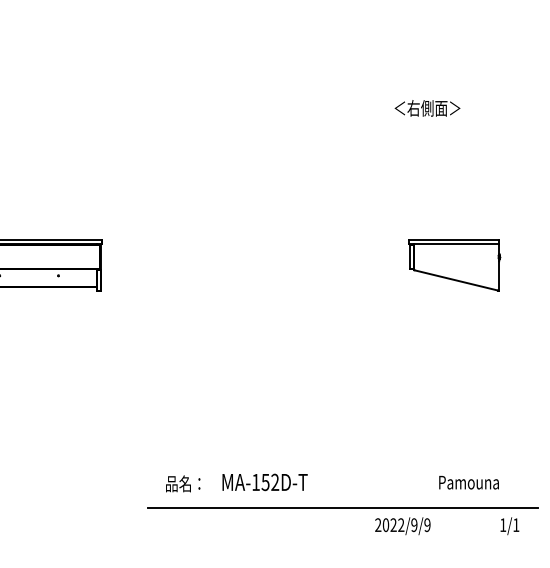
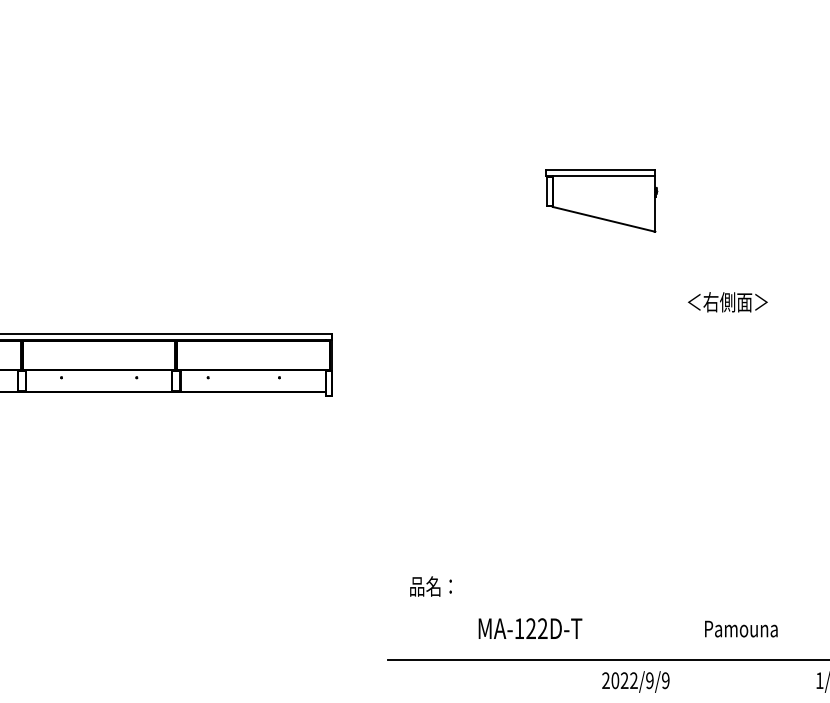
text: (427, 108) -> (727, 302), moved
part: (454, 264) -> (601, 200), moved
text: (265, 482) -> (530, 628), MA-152D-T -> MA-122D-T
text: (469, 482) -> (741, 628), moved
text: (182, 483) -> (430, 586), moved
text: (402, 525) -> (635, 681), moved

